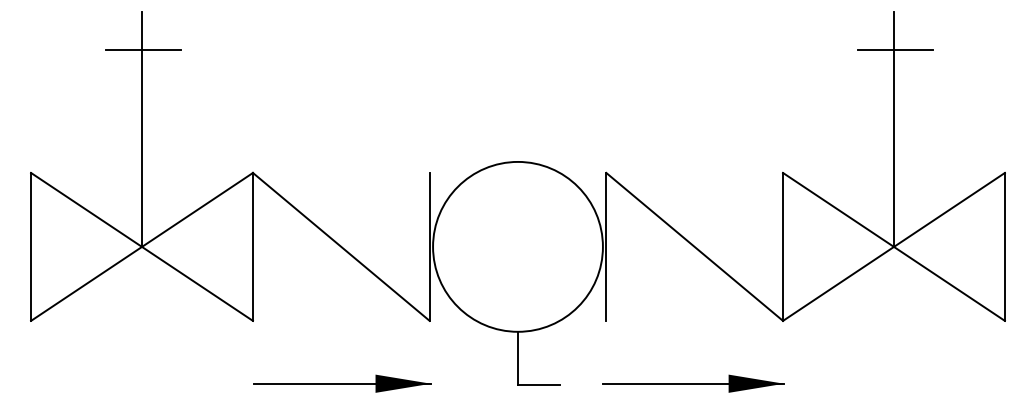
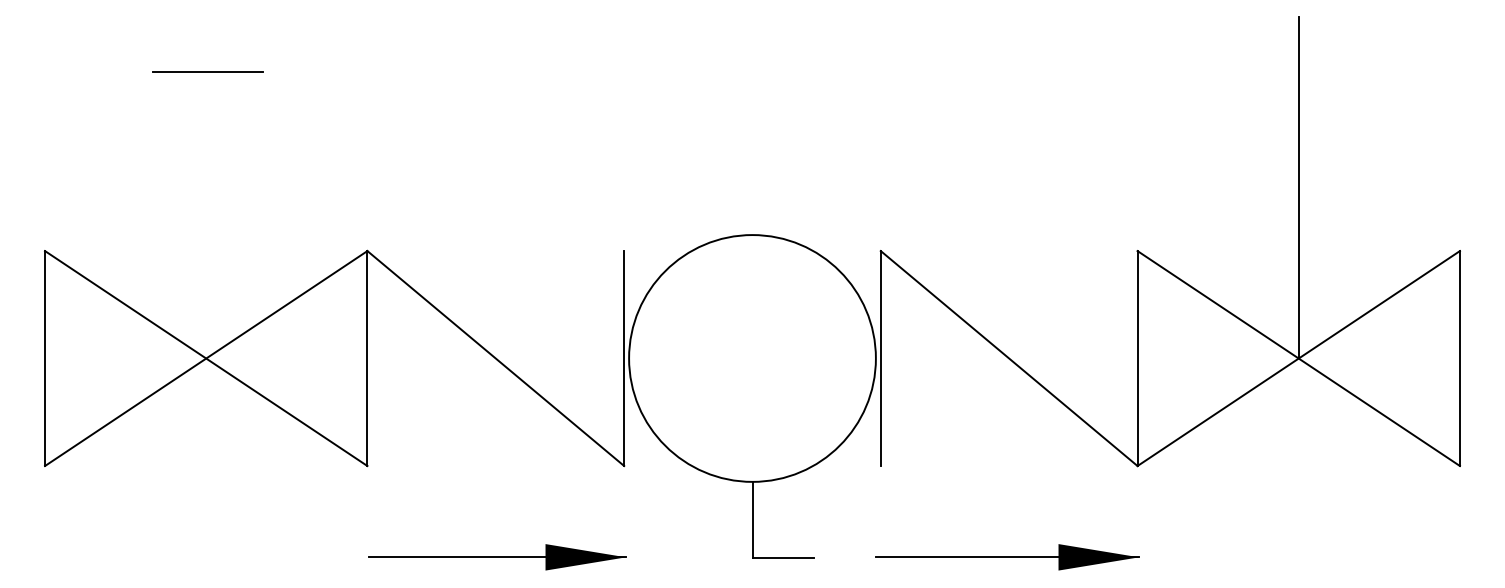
line: (894, 49) -> (1299, 71), removed
line: (142, 129) -> (206, 187), removed

